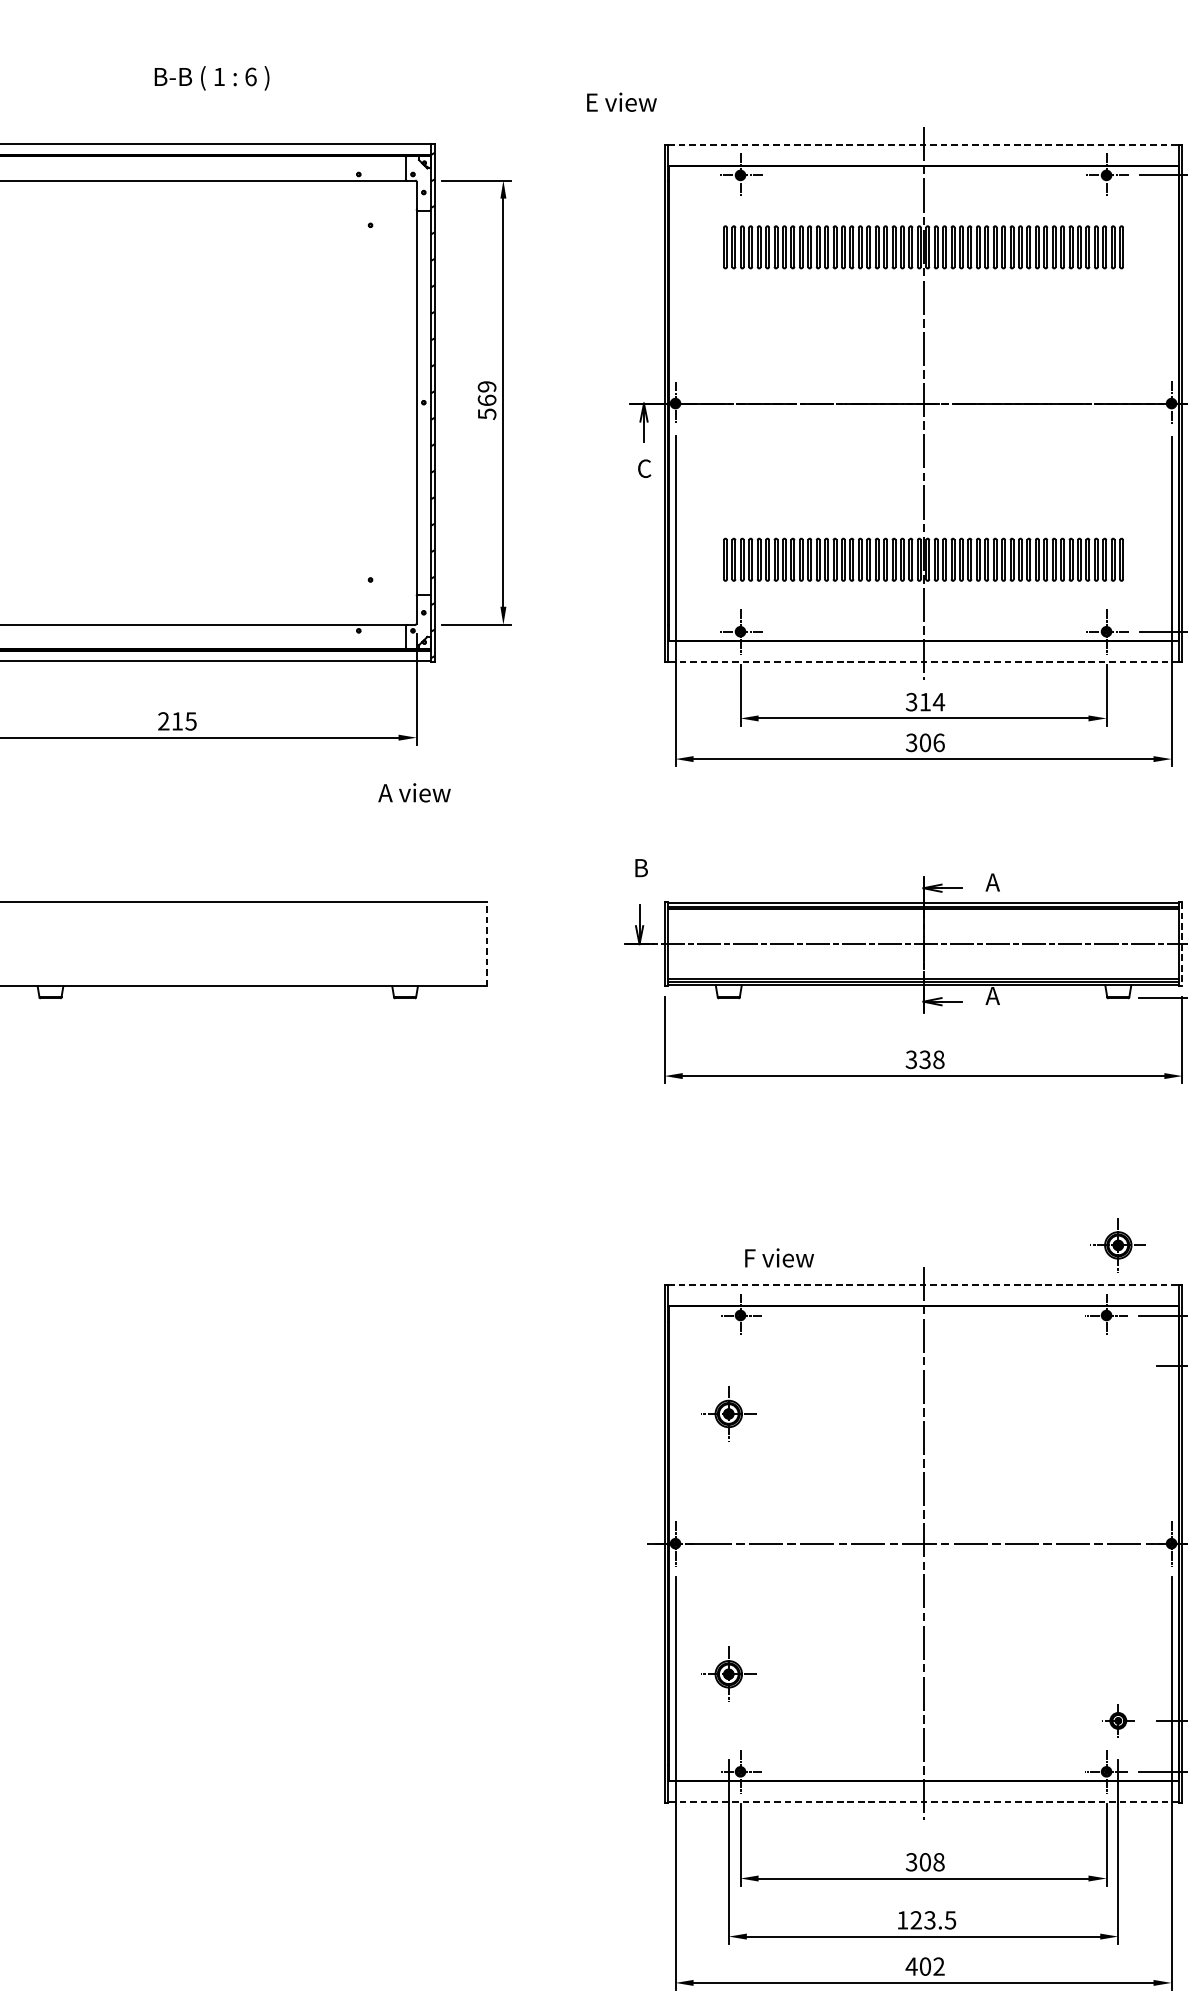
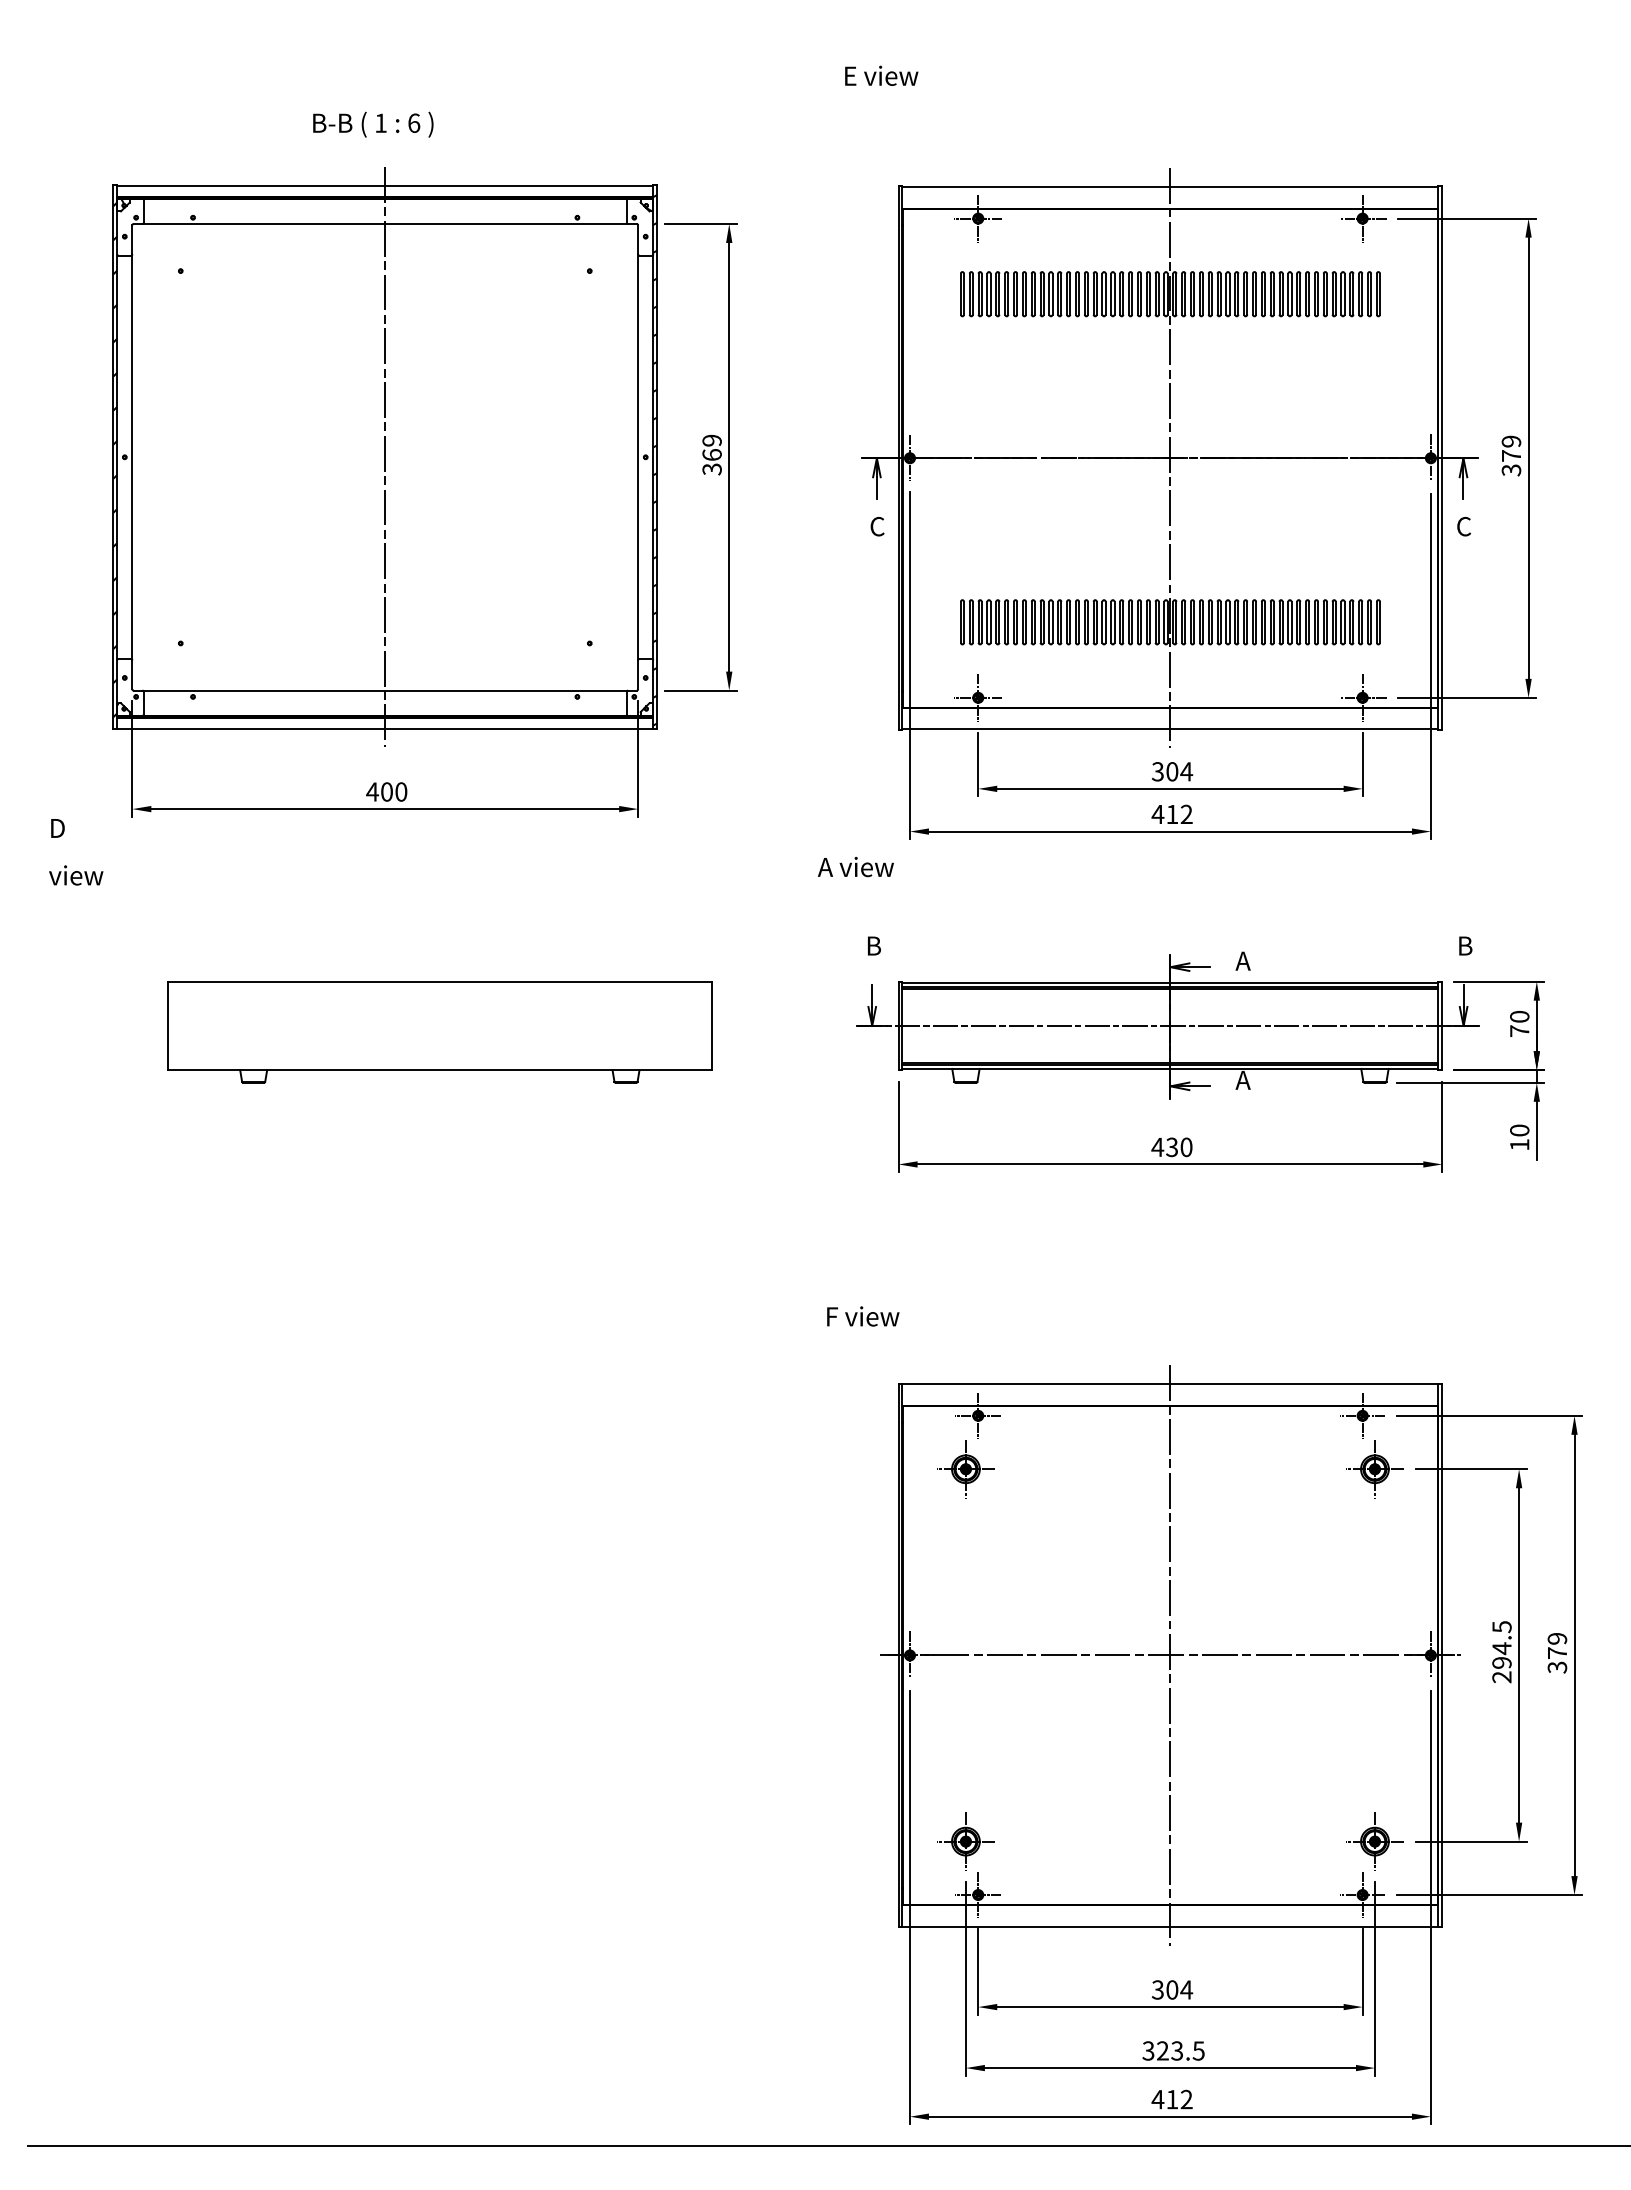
text: (212, 78) -> (373, 124), moved
text: (621, 101) -> (881, 75), moved
line: (923, 145) -> (1170, 187), dashed -> solid
line: (176, 402) -> (385, 457), added
text: (486, 413) -> (711, 468), 569 -> 369
line: (922, 661) -> (1169, 729), dashed -> solid
text: (925, 701) -> (1172, 771), 314 -> 304
text: (176, 720) -> (386, 791), 215 -> 400
text: (924, 742) -> (1171, 814), 306 -> 412
text: (414, 793) -> (855, 867), moved
line: (486, 943) -> (711, 1025), dashed -> solid
line: (1182, 944) -> (1442, 1026), dashed -> solid
text: (924, 1059) -> (1171, 1147), 338 -> 430
part: (1117, 1245) -> (1374, 1469), moved
text: (779, 1258) -> (863, 1316), moved
line: (923, 1285) -> (1170, 1384), dashed -> solid
part: (728, 1414) -> (965, 1469), moved
part: (728, 1674) -> (965, 1841), moved
part: (1117, 1720) -> (1374, 1841), size x1.67
line: (922, 1801) -> (1169, 1926), dashed -> solid
text: (938, 1861) -> (1186, 1989), 308 -> 304
text: (902, 1919) -> (1148, 2050), 123.5 -> 323.5
text: (925, 1966) -> (1172, 2099), 402 -> 412

